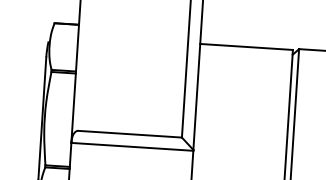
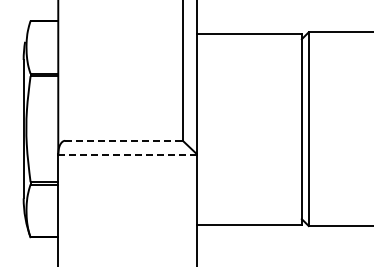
line: (130, 133) -> (124, 140), solid -> dashed
line: (131, 146) -> (126, 154), solid -> dashed

